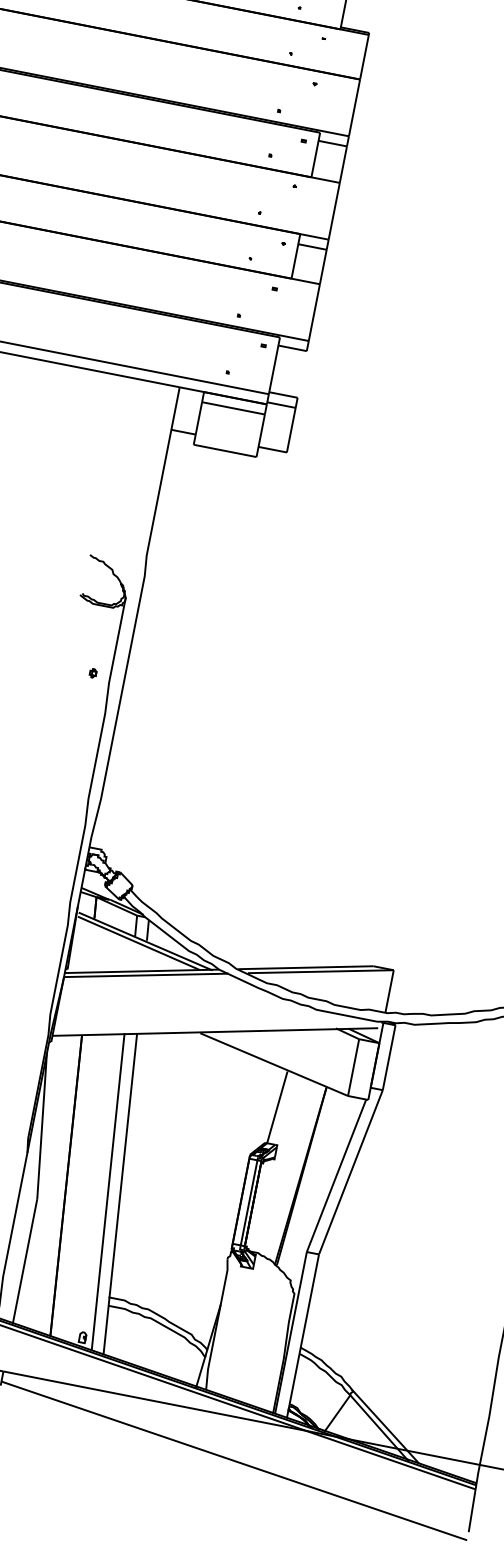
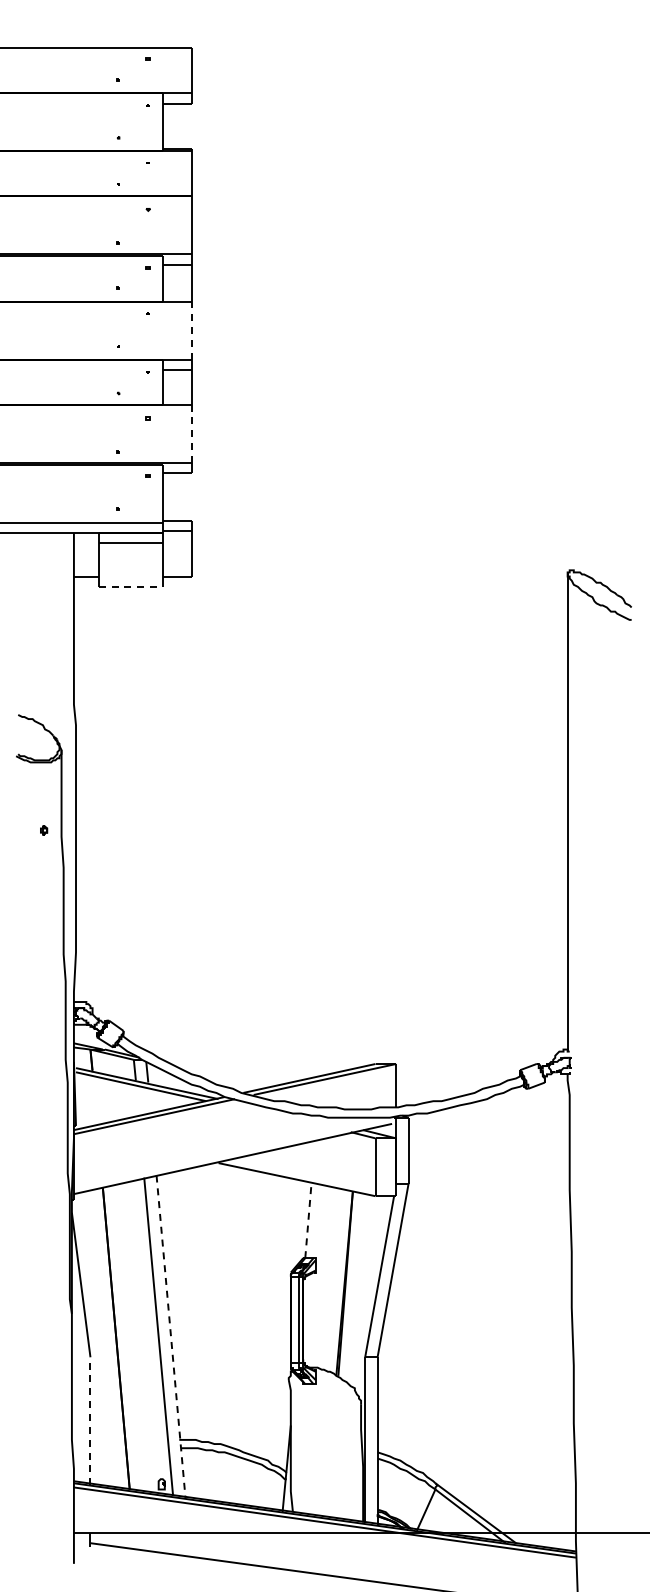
line: (334, 211) -> (191, 330), solid -> dashed
line: (314, 313) -> (191, 434), solid -> dashed
line: (224, 450) -> (130, 586), solid -> dashed
line: (277, 1106) -> (308, 1220), solid -> dashed
line: (120, 1194) -> (171, 1336), solid -> dashed
line: (25, 1261) -> (90, 1420), solid -> dashed

